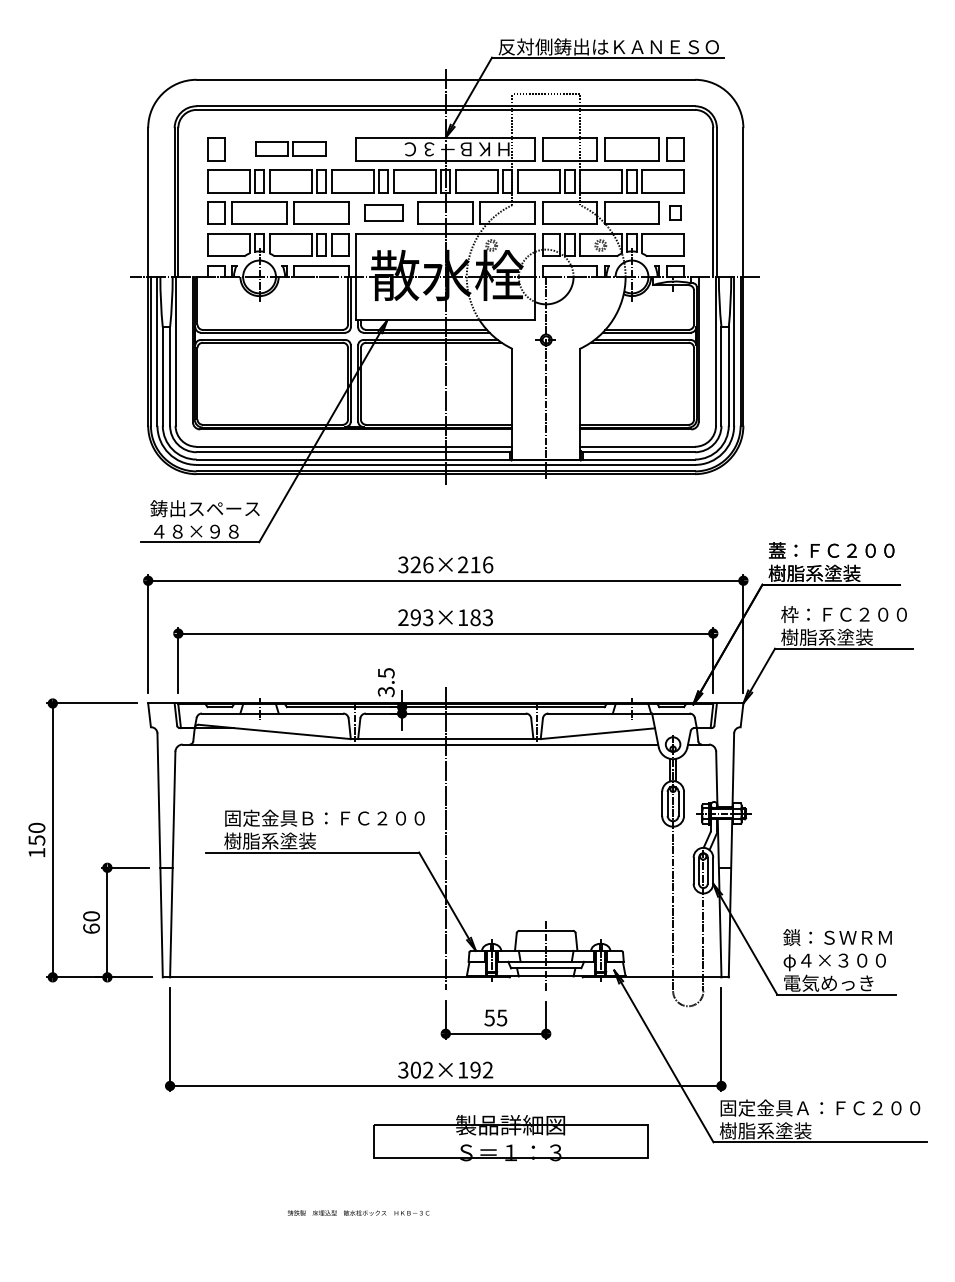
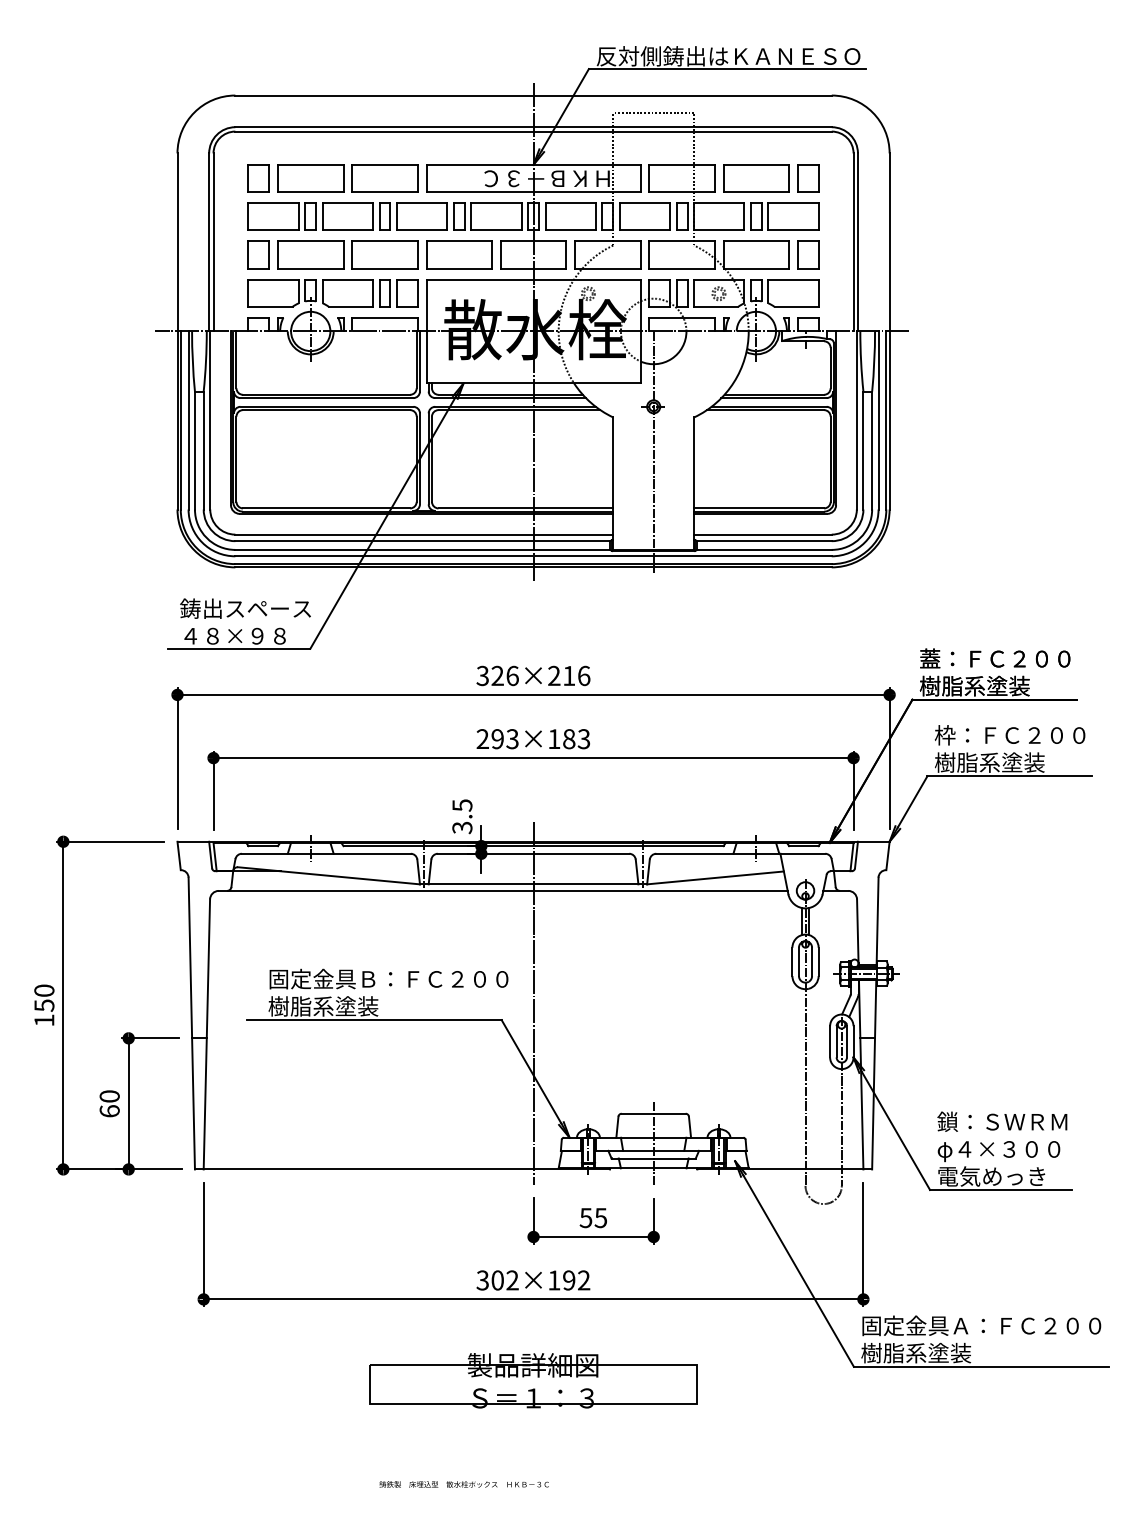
part: (290, 149) -> (347, 178), size x1.67
part: (383, 212) -> (459, 254), size x1.43
part: (675, 212) -> (808, 254), size x1.67
part: (510, 1137) -> (533, 1380), moved
text: (357, 1213) -> (463, 1484), moved

